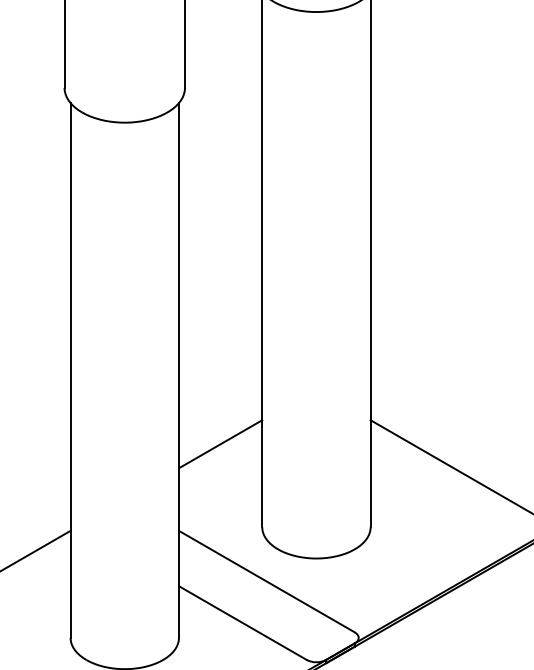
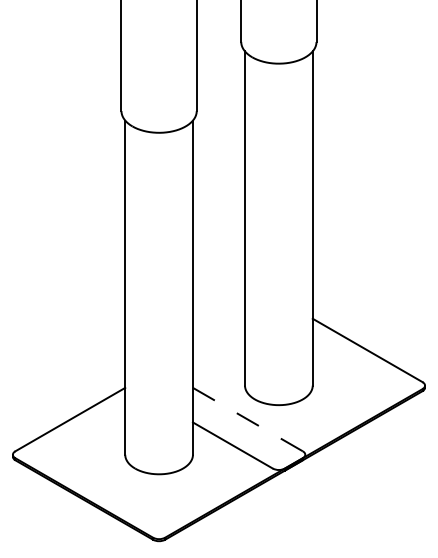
line: (219, 443) -> (218, 333), removed
line: (266, 581) -> (247, 419), solid -> dashed

